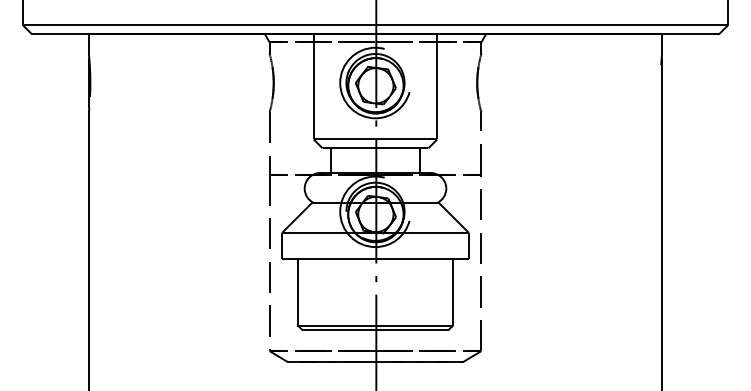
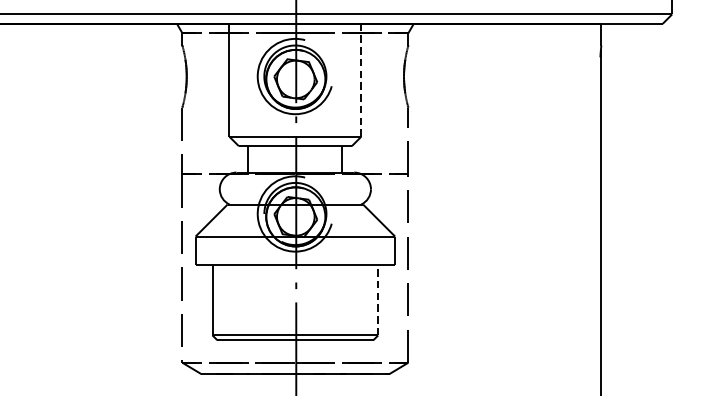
line: (437, 86) -> (361, 80), solid -> dashed
line: (453, 292) -> (378, 300), solid -> dashed

